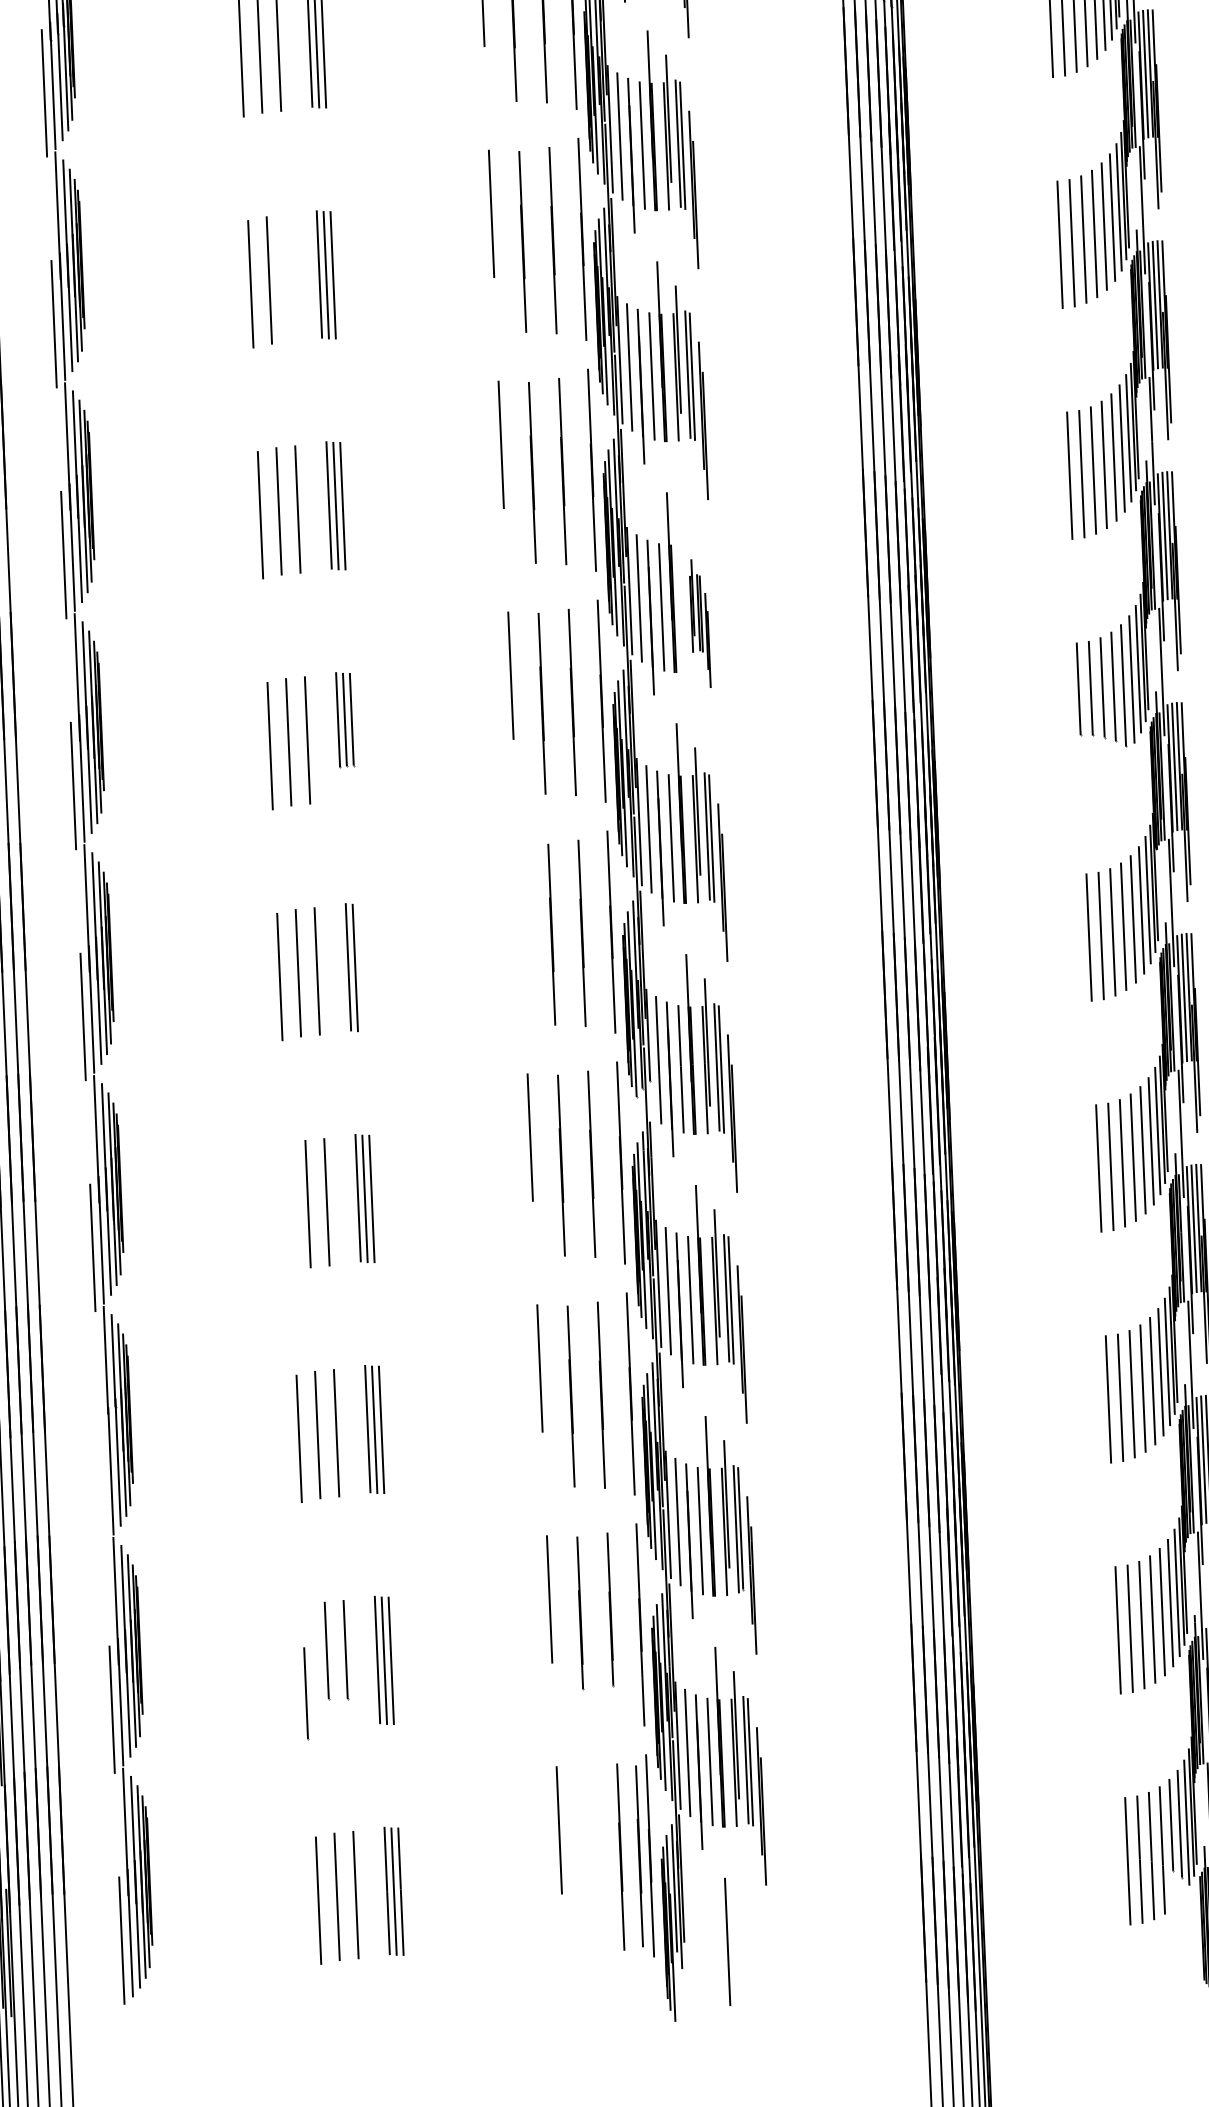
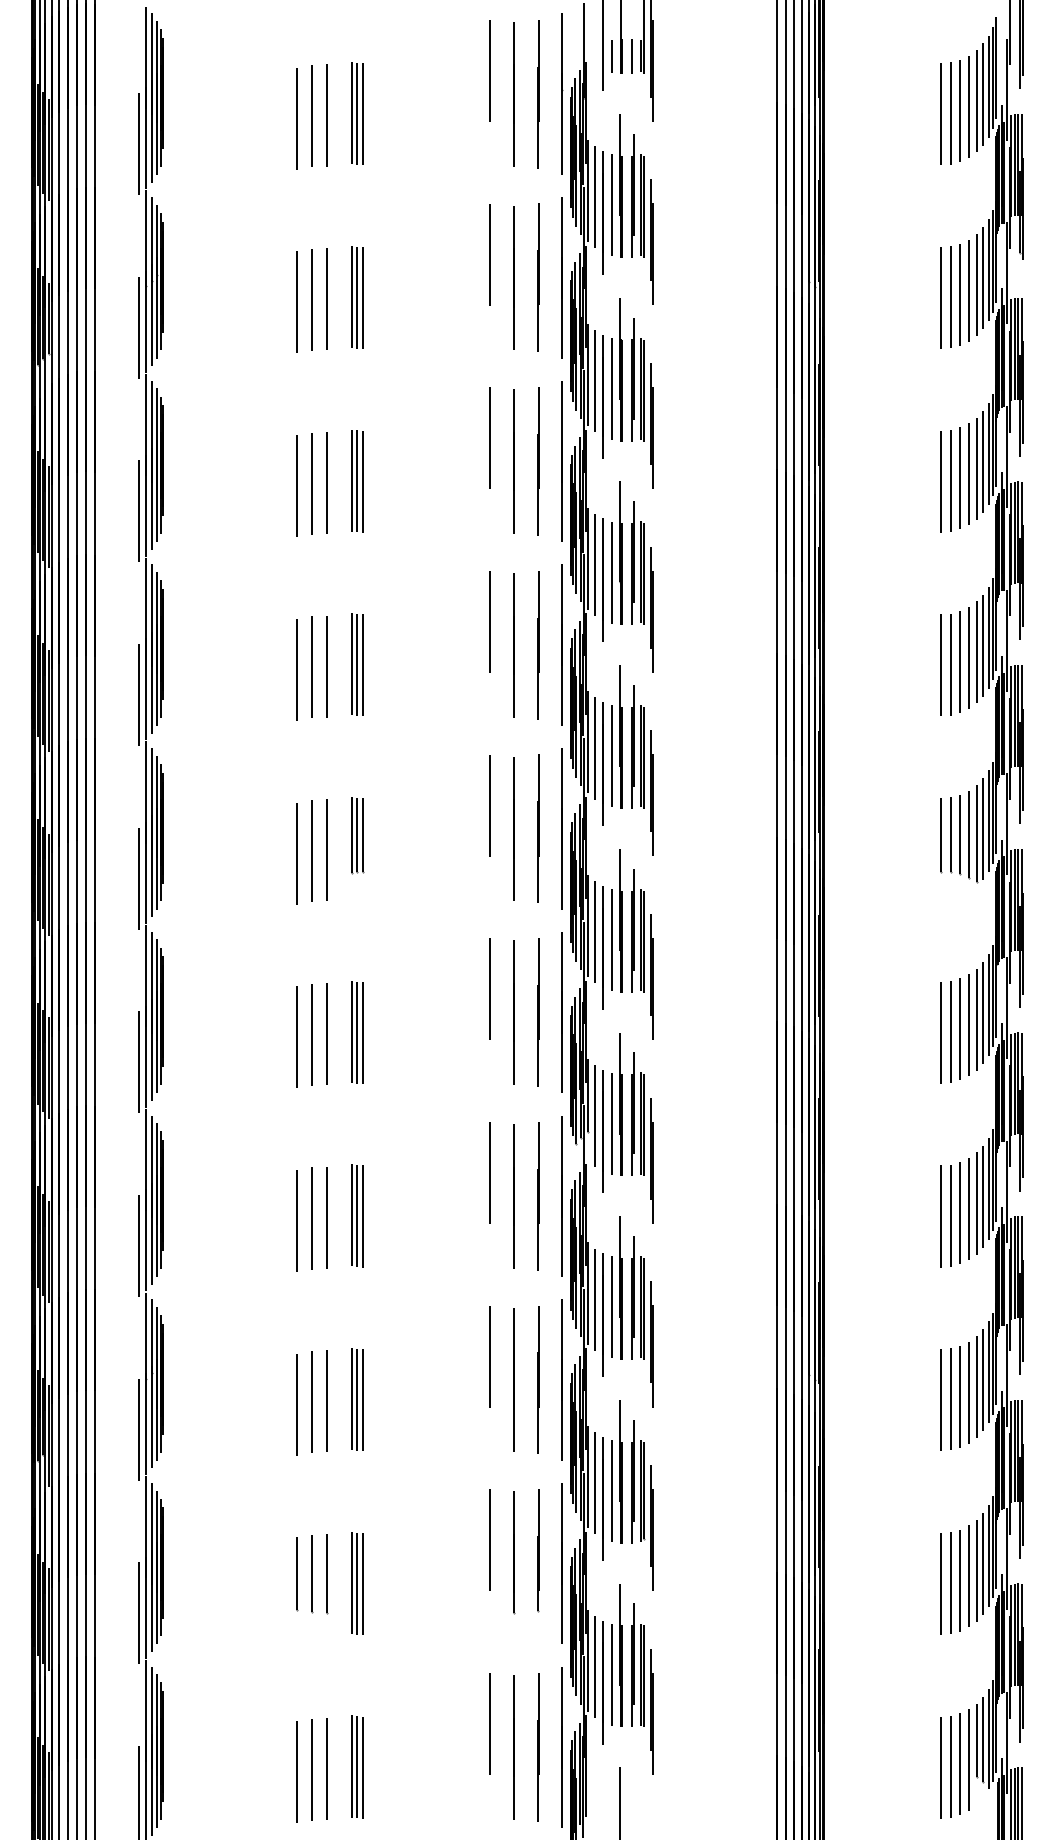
line: (287, 278) -> (326, 482), added
part: (700, 623) -> (642, 770), size x1.67
line: (520, 906) -> (490, 989), added
line: (362, 967) -> (362, 1032), added
line: (289, 1207) -> (296, 1220), added
line: (102, 1478) -> (139, 1429), added
line: (306, 1694) -> (297, 1574), moved
line: (638, 1856) -> (513, 1747), moved

